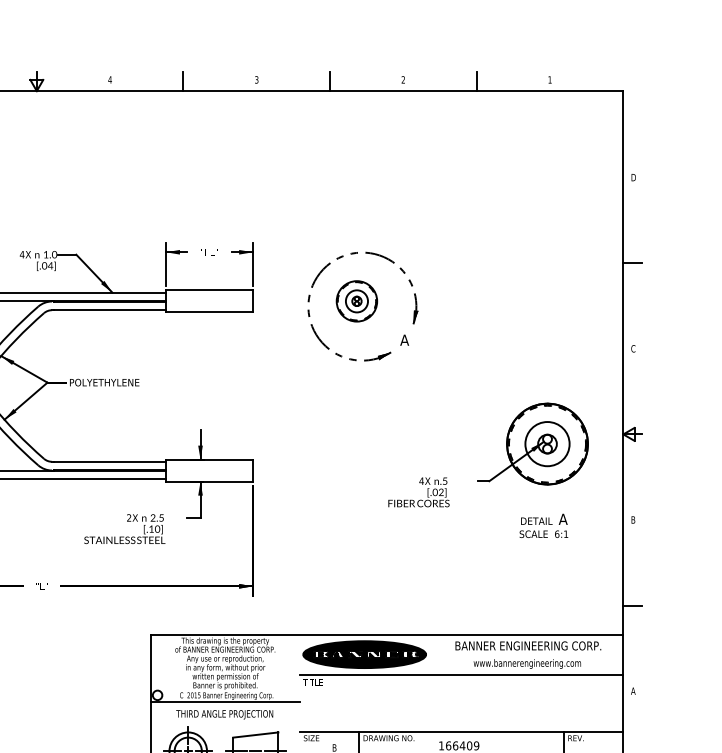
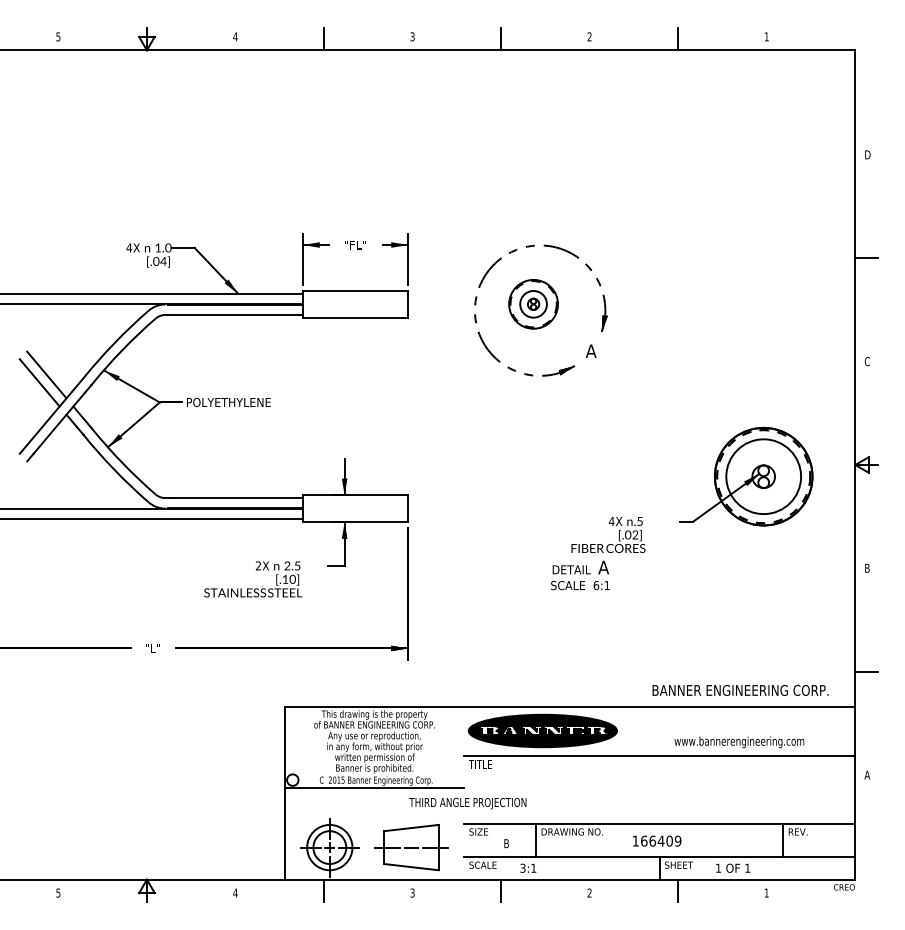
circle: (547, 443) -> (763, 476), size x1.4
text: (544, 525) -> (580, 575), moved
text: (528, 645) -> (740, 690), moved
text: (224, 714) -> (467, 803), moved

